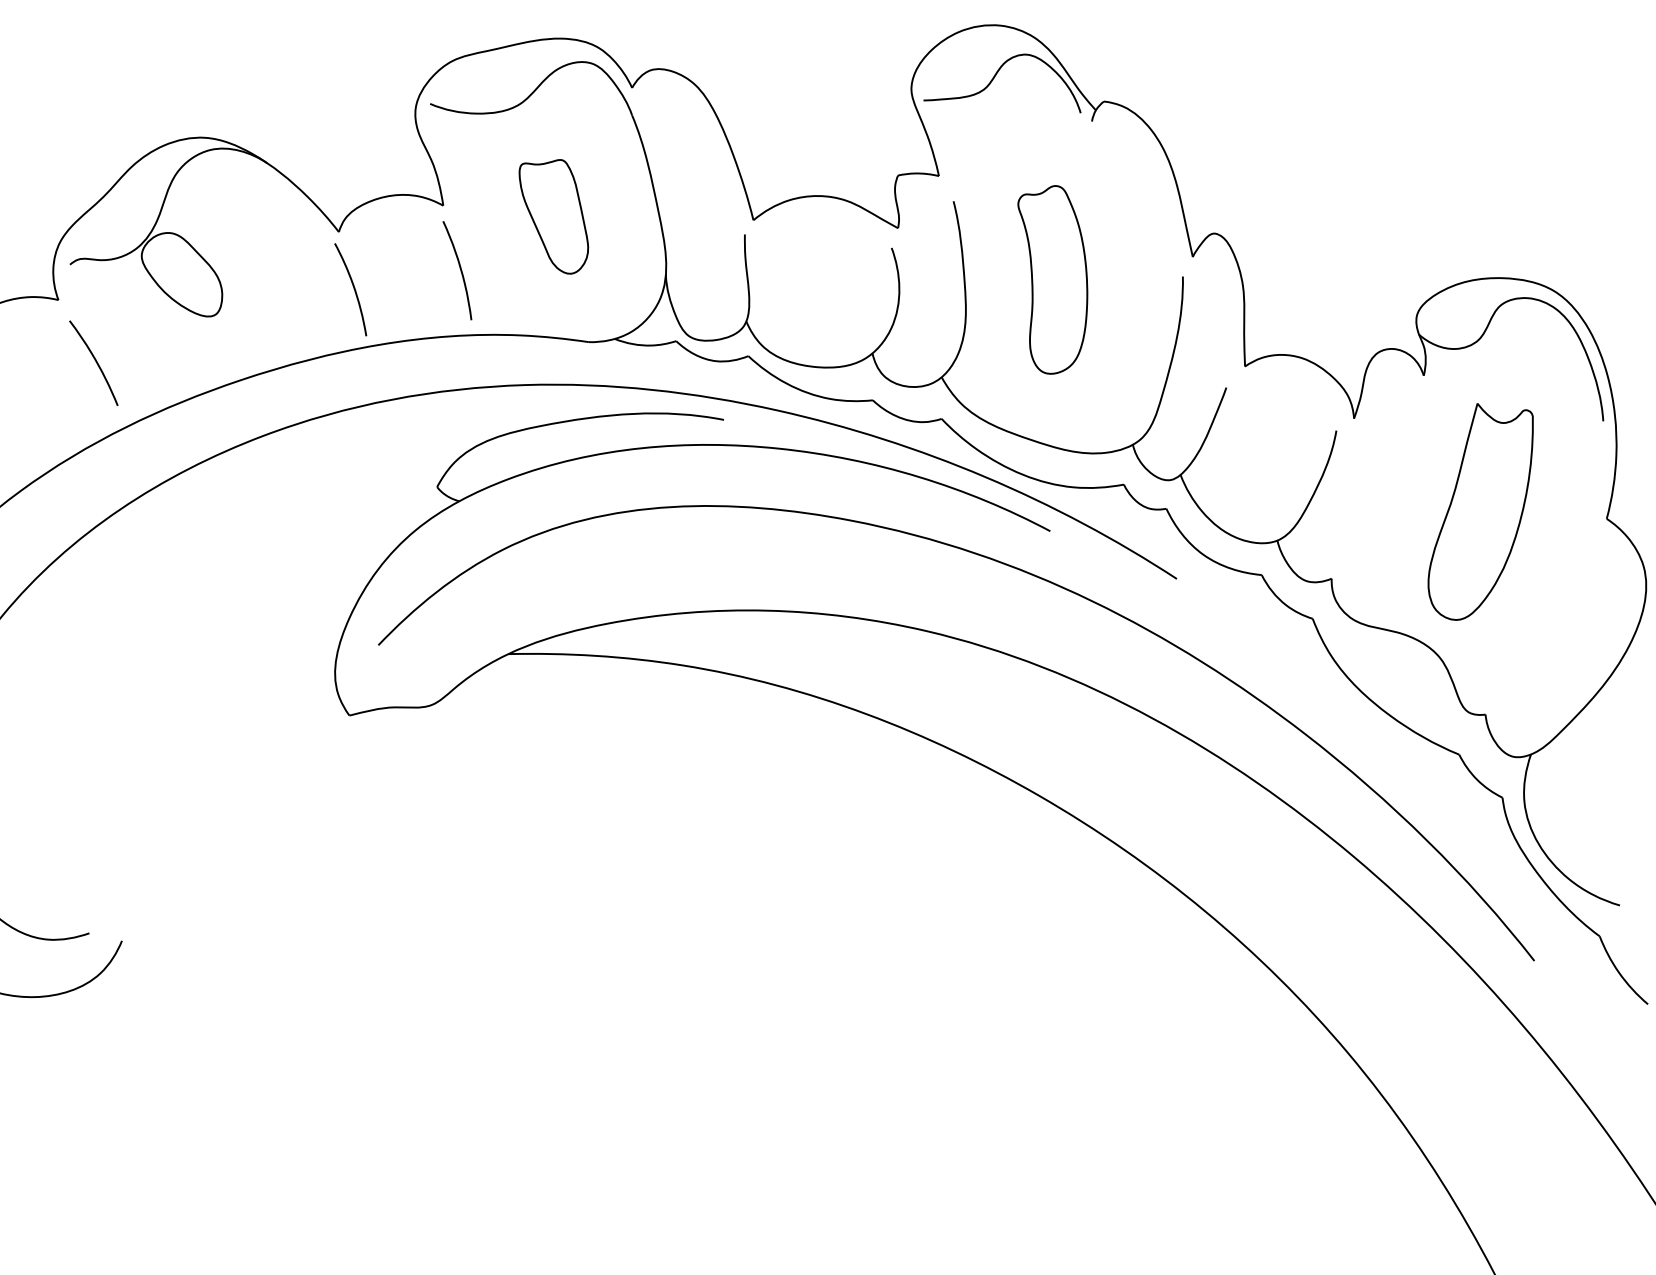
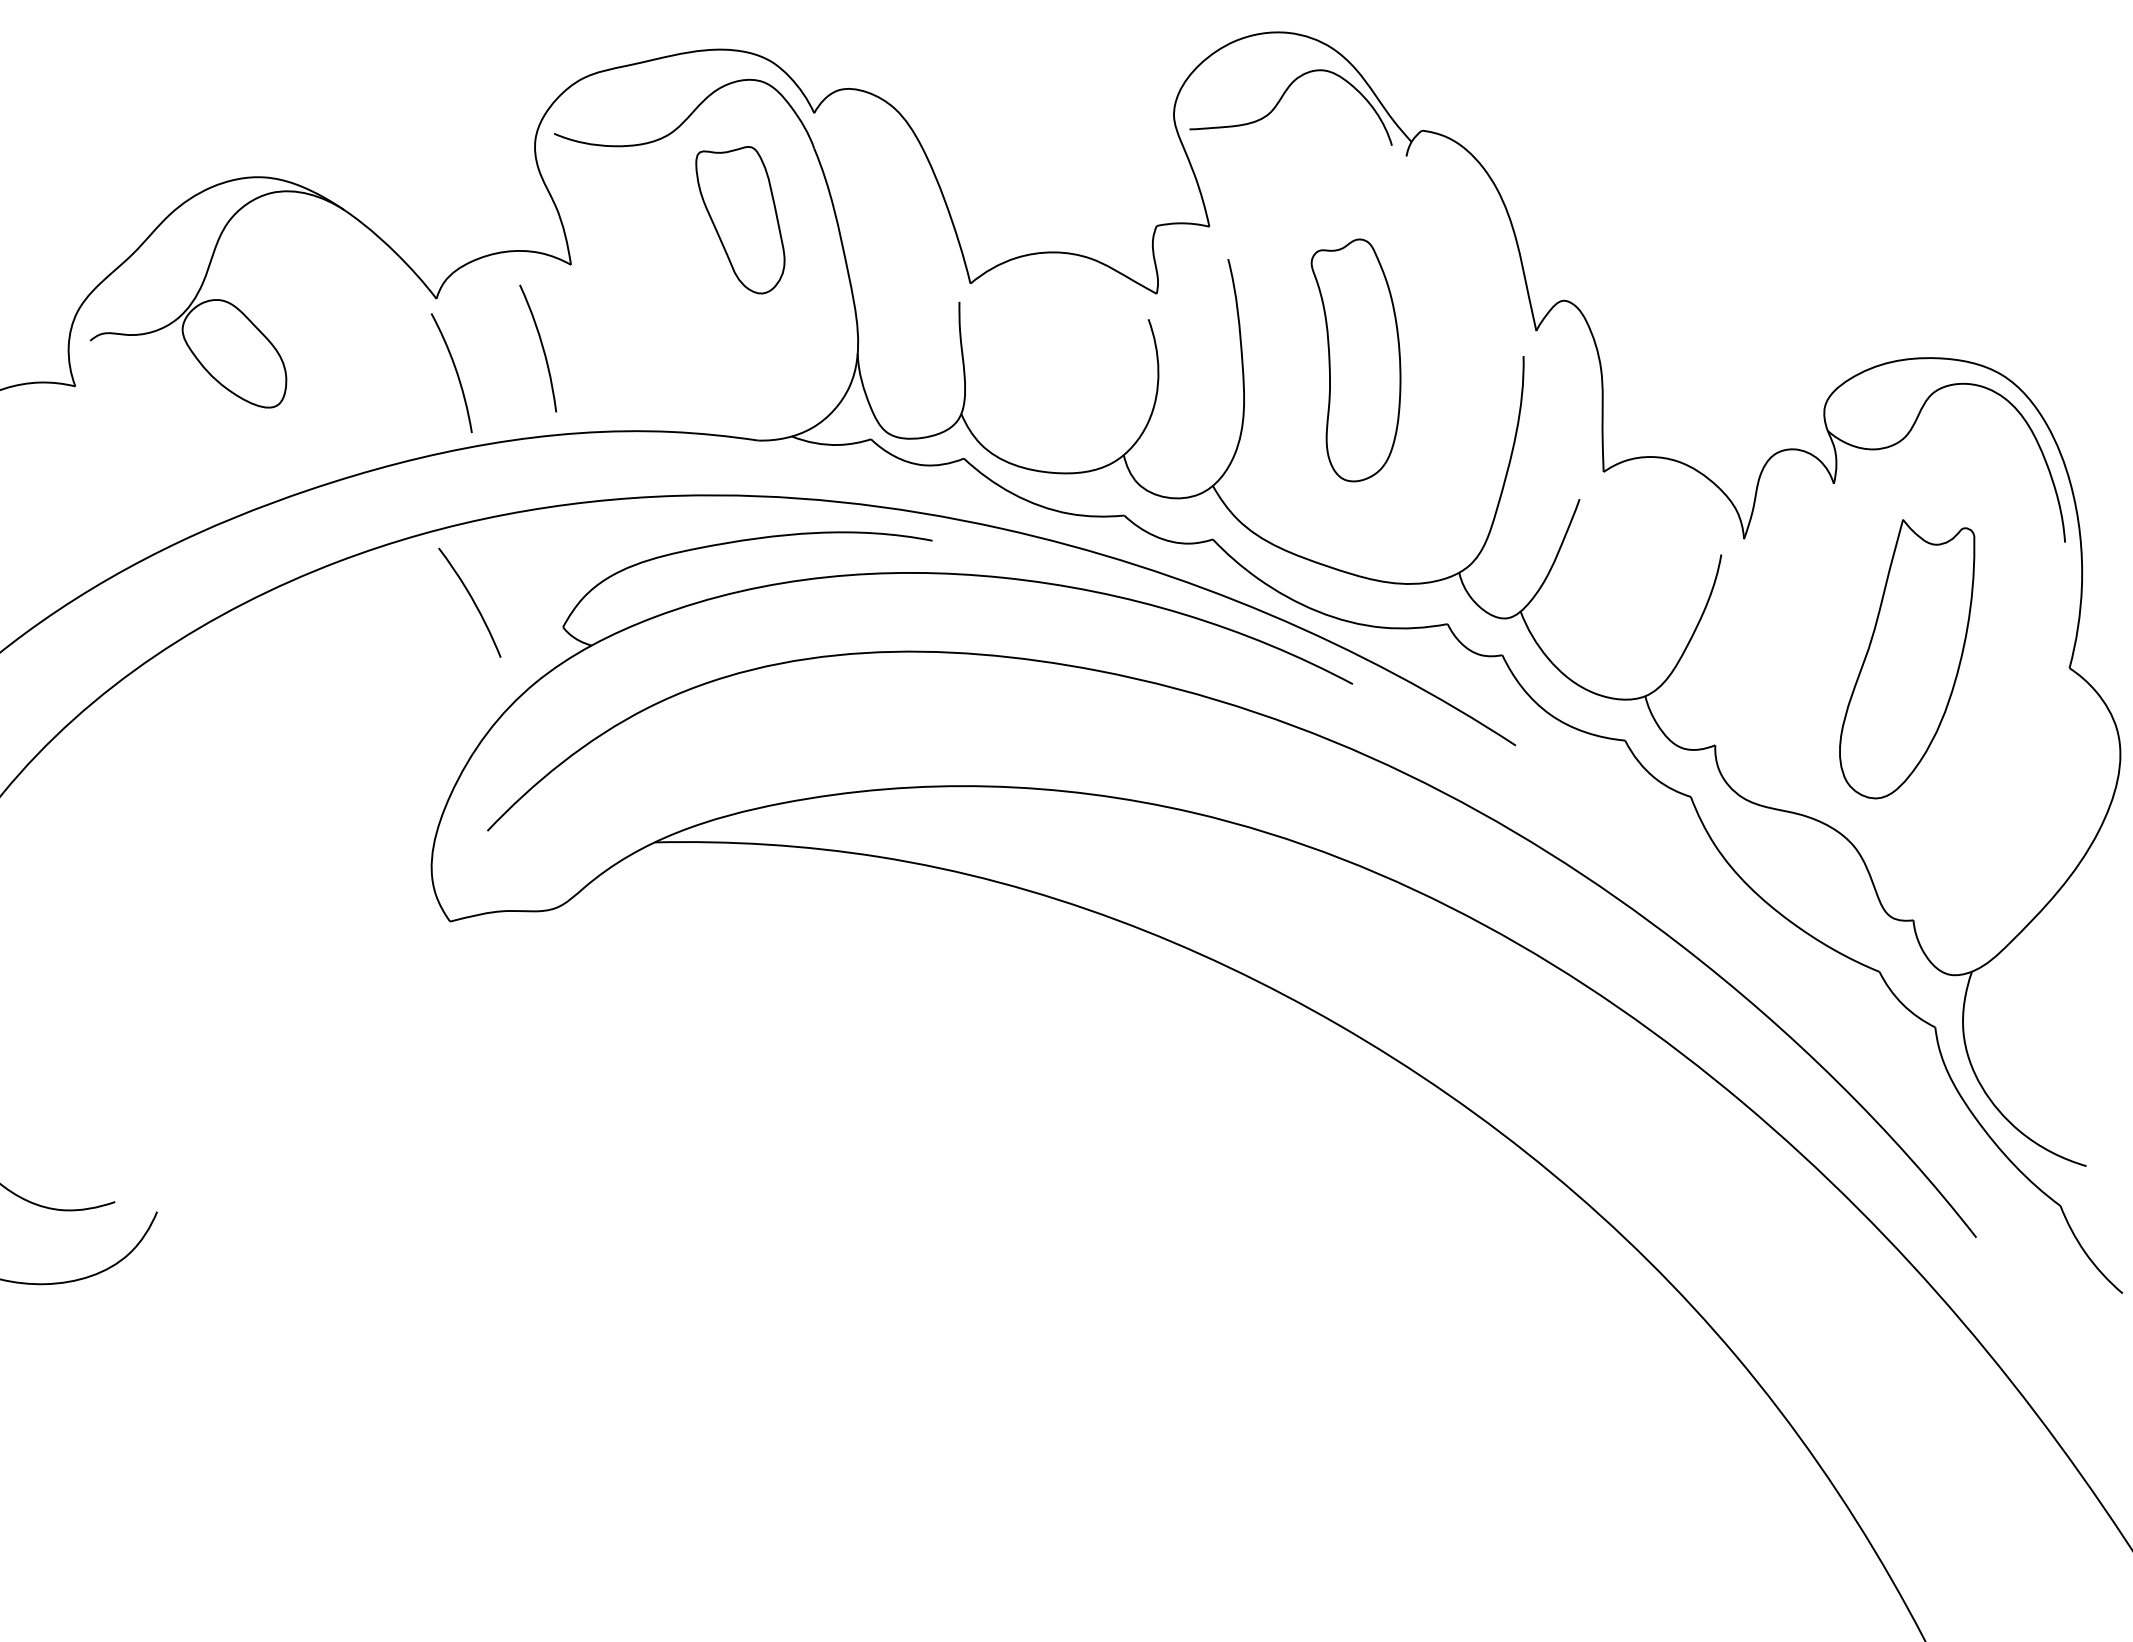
part: (553, 217) -> (740, 220), moved
curve: (459, 269) -> (541, 346), moved
curve: (95, 362) -> (472, 601), moved

